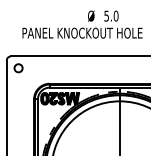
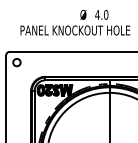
text: (106, 15) -> (97, 14), 5.0 -> 4.0

